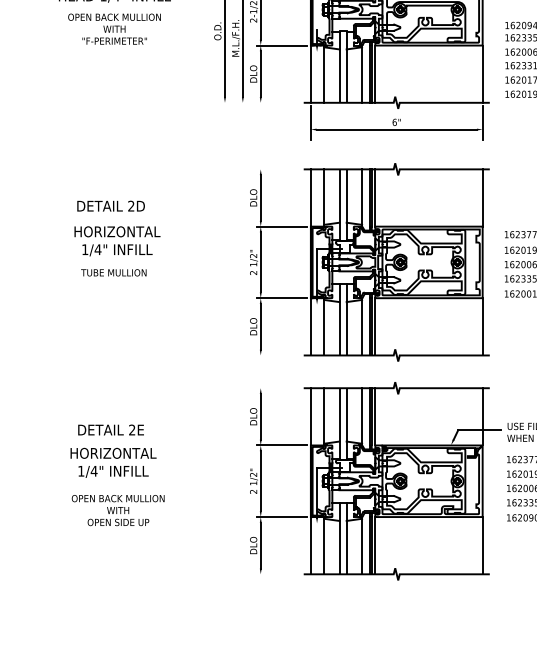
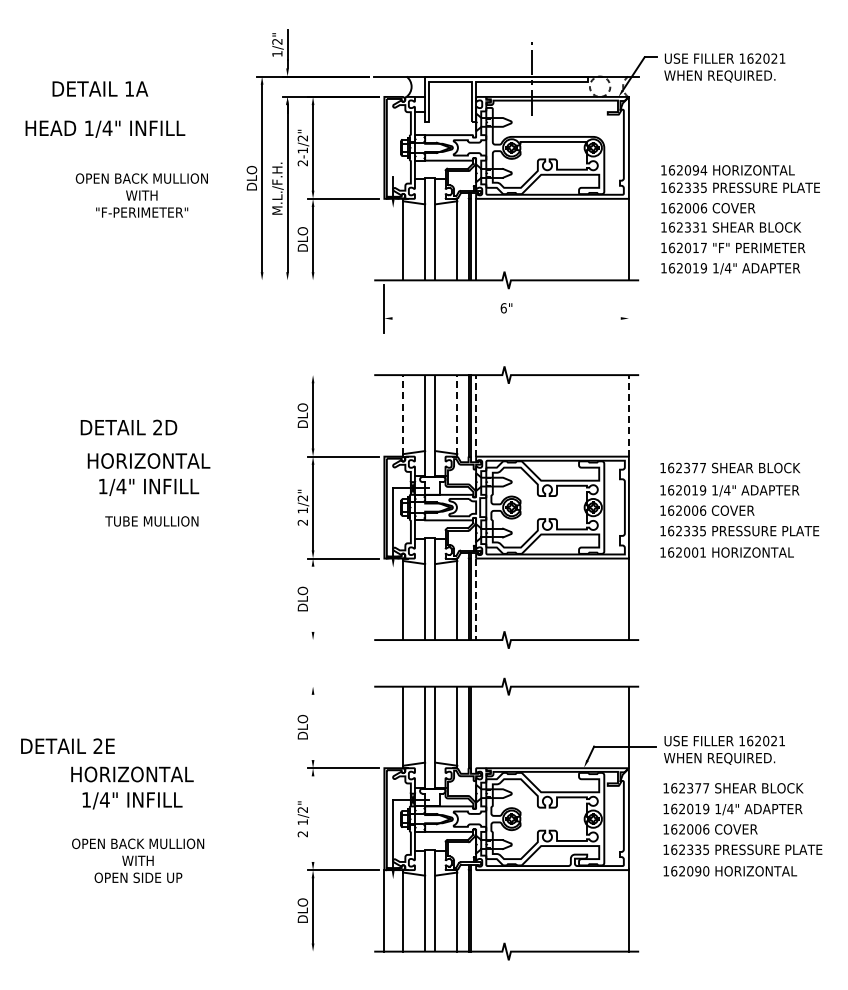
text: (114, 29) -> (141, 195), moved
text: (217, 31) -> (251, 178), O.D. -> DLO
line: (310, 74) -> (384, 239), removed
line: (482, 122) -> (628, 308), removed
line: (396, 129) -> (506, 318), removed
line: (310, 197) -> (384, 415), removed
line: (324, 197) -> (403, 414), solid -> dashed
line: (362, 197) -> (457, 414), solid -> dashed
line: (375, 197) -> (476, 415), solid -> dashed
line: (482, 197) -> (628, 415), solid -> dashed
text: (110, 206) -> (128, 427), moved
text: (117, 241) -> (148, 474), moved
text: (113, 272) -> (151, 521), moved
line: (261, 326) -> (313, 598), removed
line: (310, 326) -> (384, 599), removed
line: (375, 326) -> (476, 599), solid -> dashed
line: (261, 416) -> (313, 727), removed
line: (310, 416) -> (384, 727), removed
line: (375, 416) -> (476, 727), removed
text: (110, 429) -> (67, 745), moved
text: (113, 462) -> (132, 787), moved
line: (261, 480) -> (313, 818), removed
text: (118, 510) -> (138, 860), moved
line: (375, 545) -> (476, 910), removed

